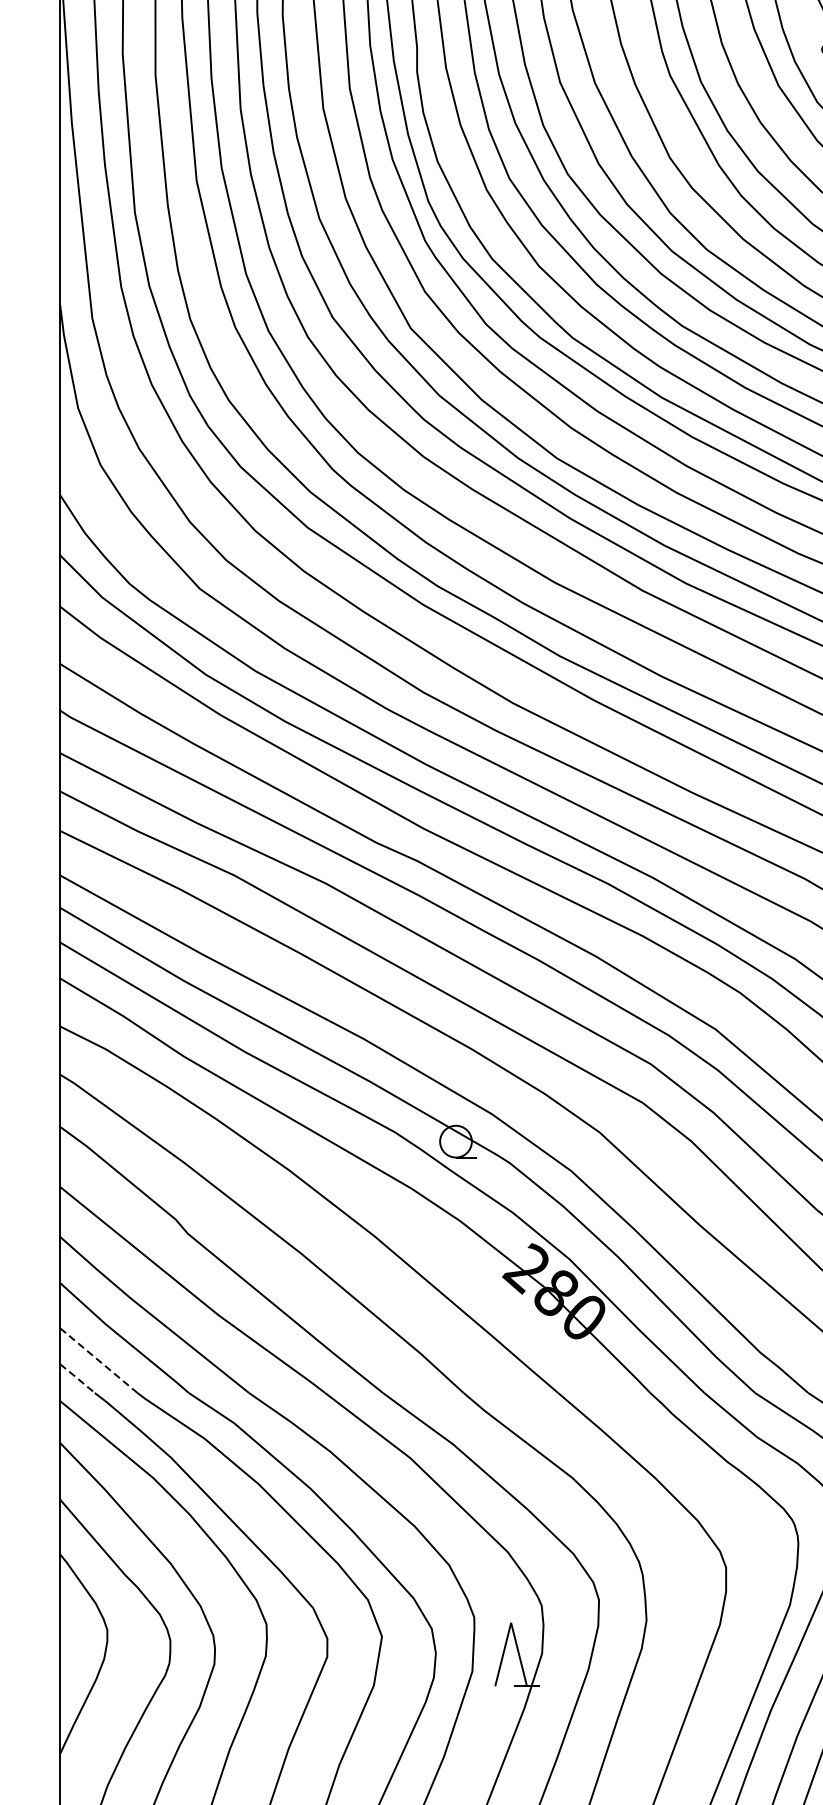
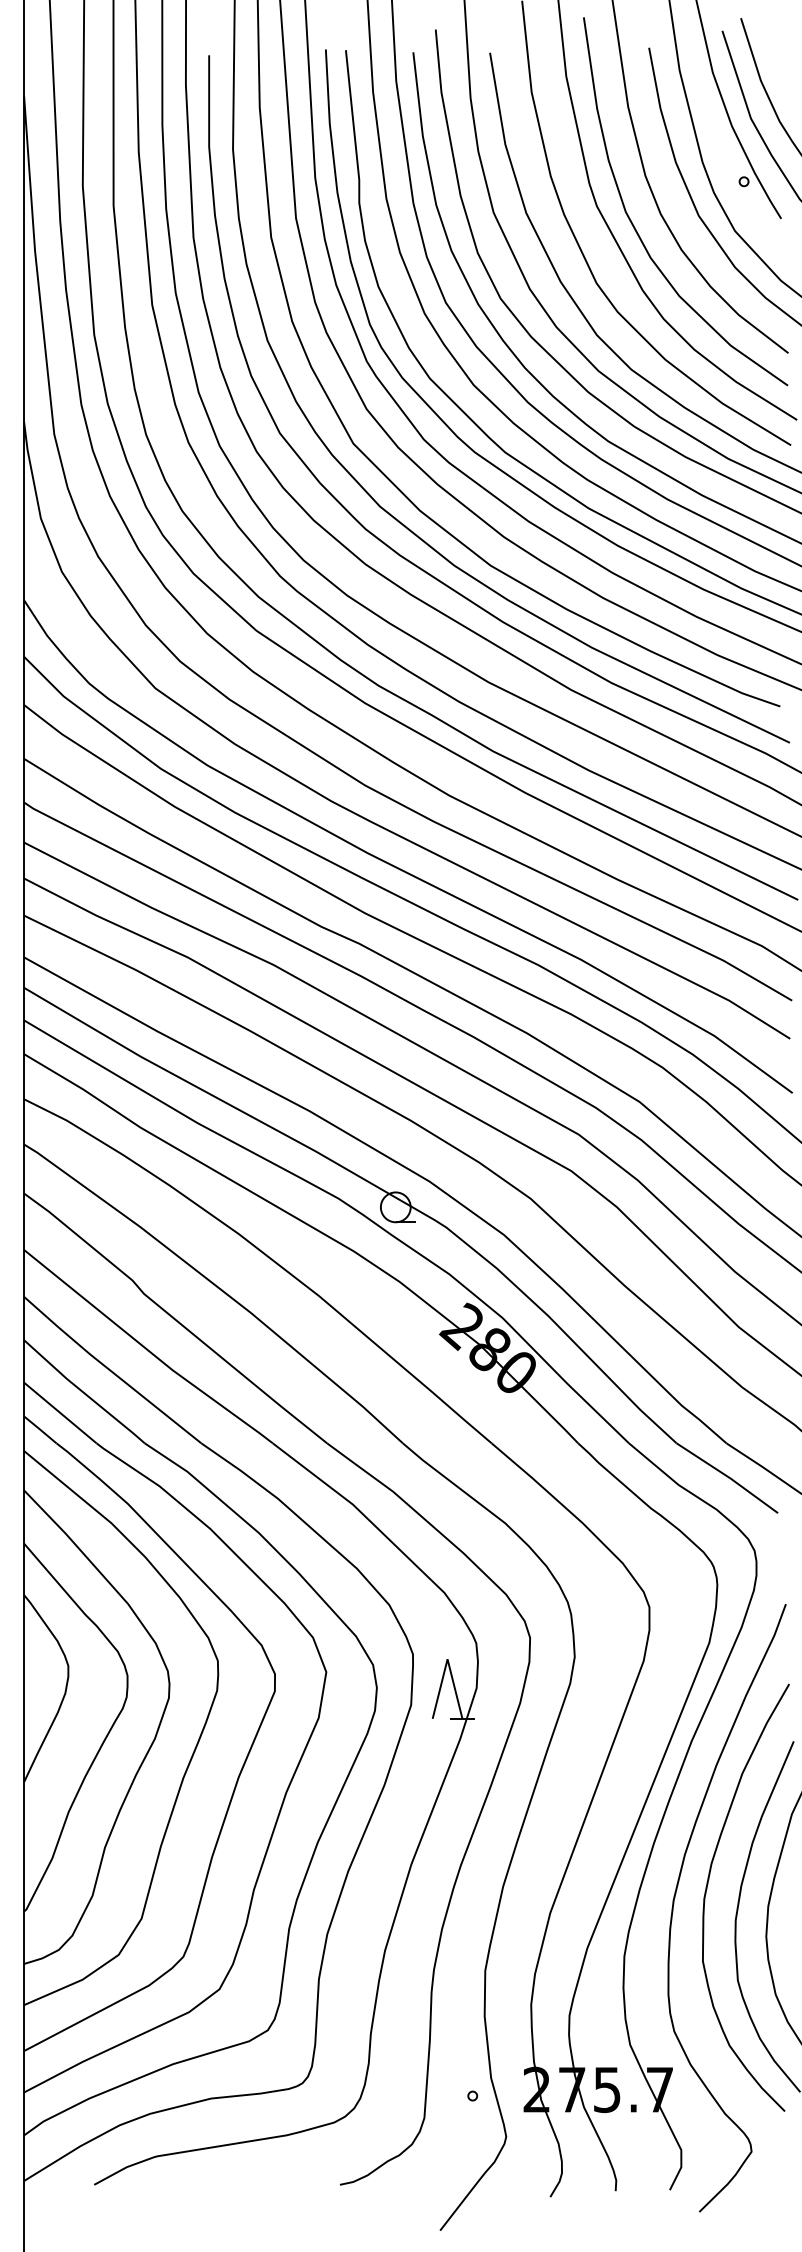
line: (98, 1361) -> (60, 1413), dashed -> solid
line: (77, 1378) -> (40, 1429), dashed -> solid

